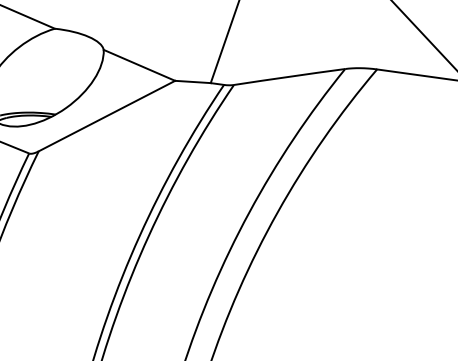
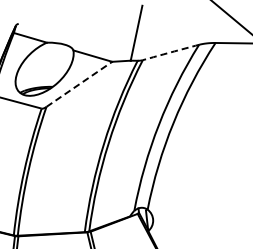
arc: (288, 76) -> (170, 52), solid -> dashed
line: (107, 116) -> (79, 84), solid -> dashed

